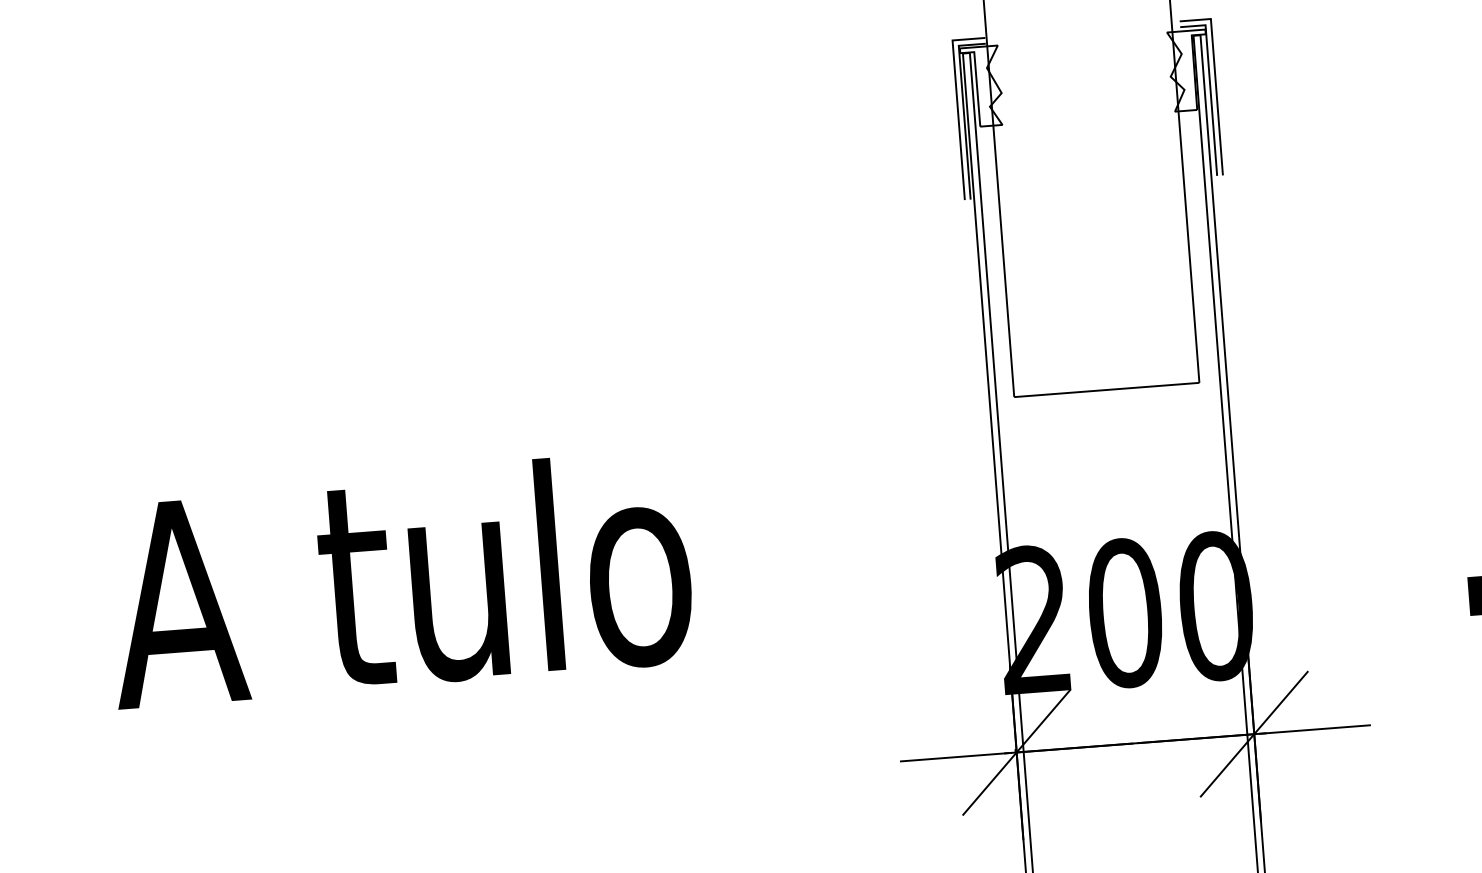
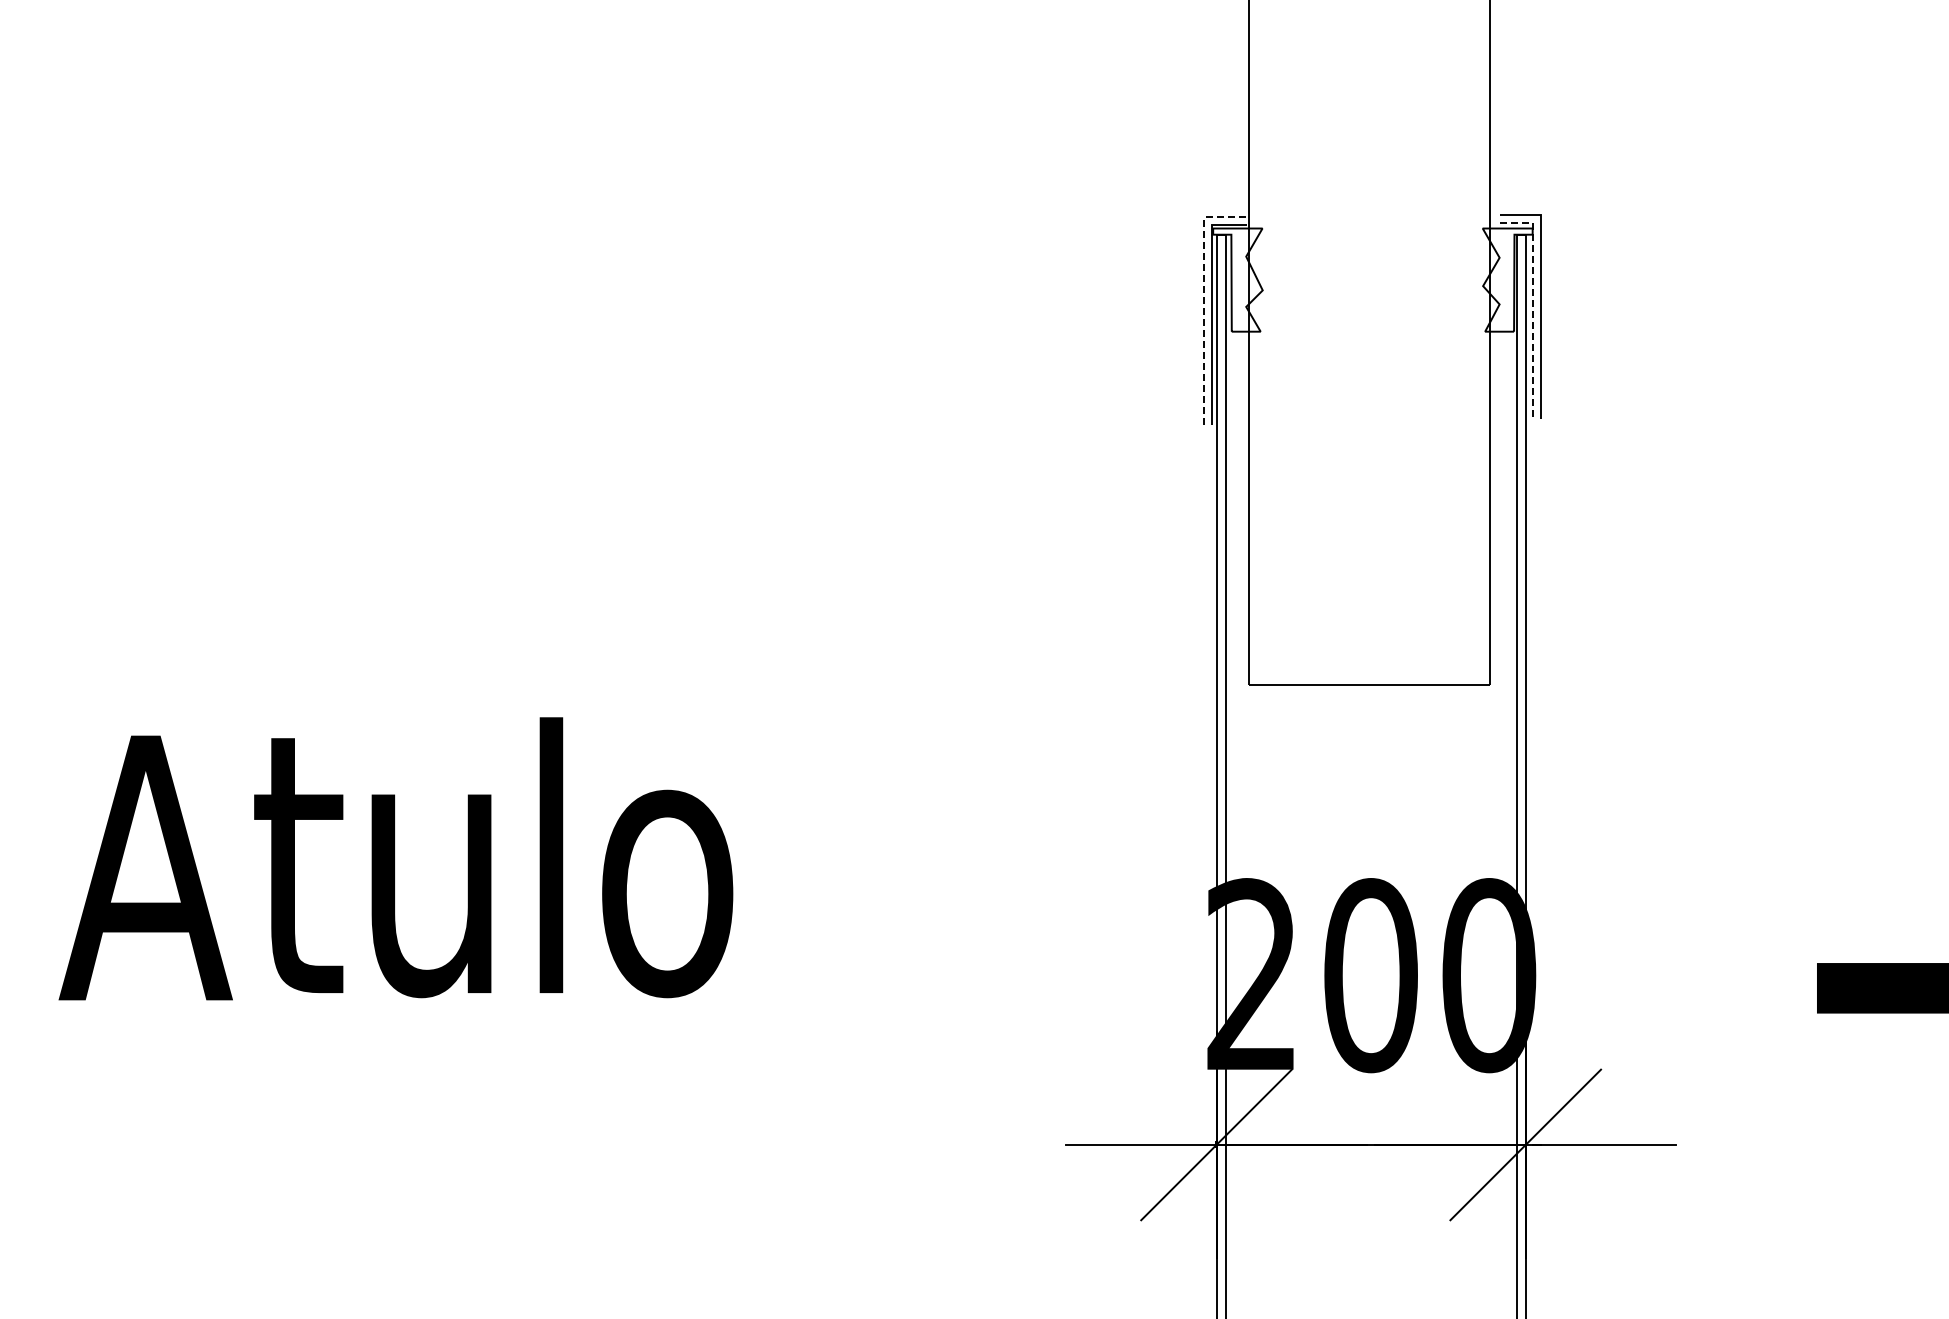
line: (1210, 87) -> (1533, 303), solid -> dashed
line: (957, 103) -> (1204, 299), solid -> dashed
text: (504, 569) -> (493, 857), moved

